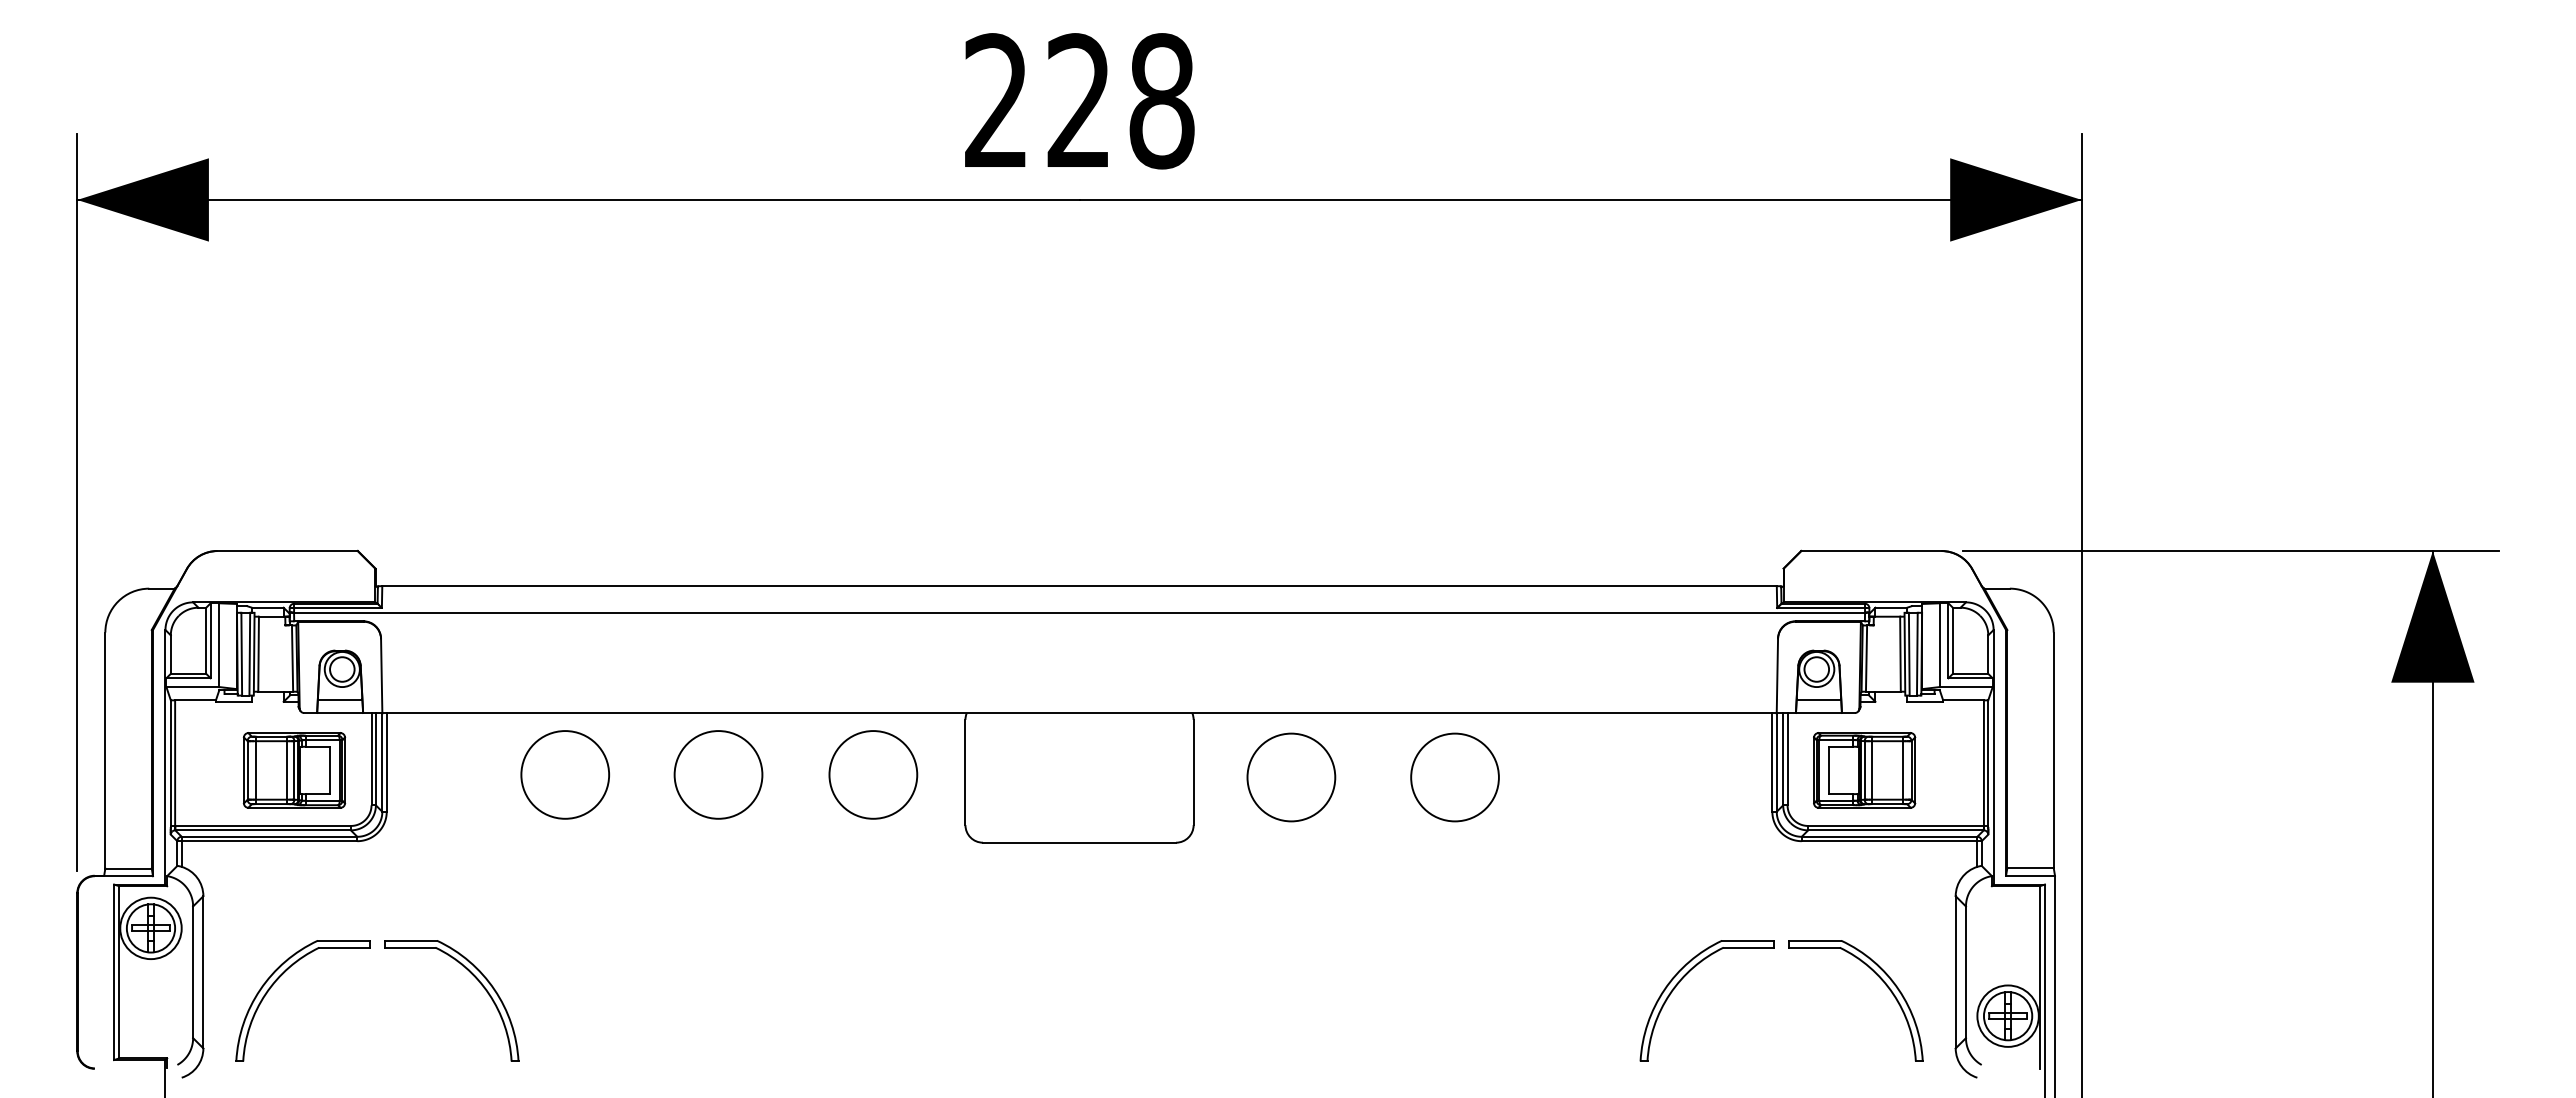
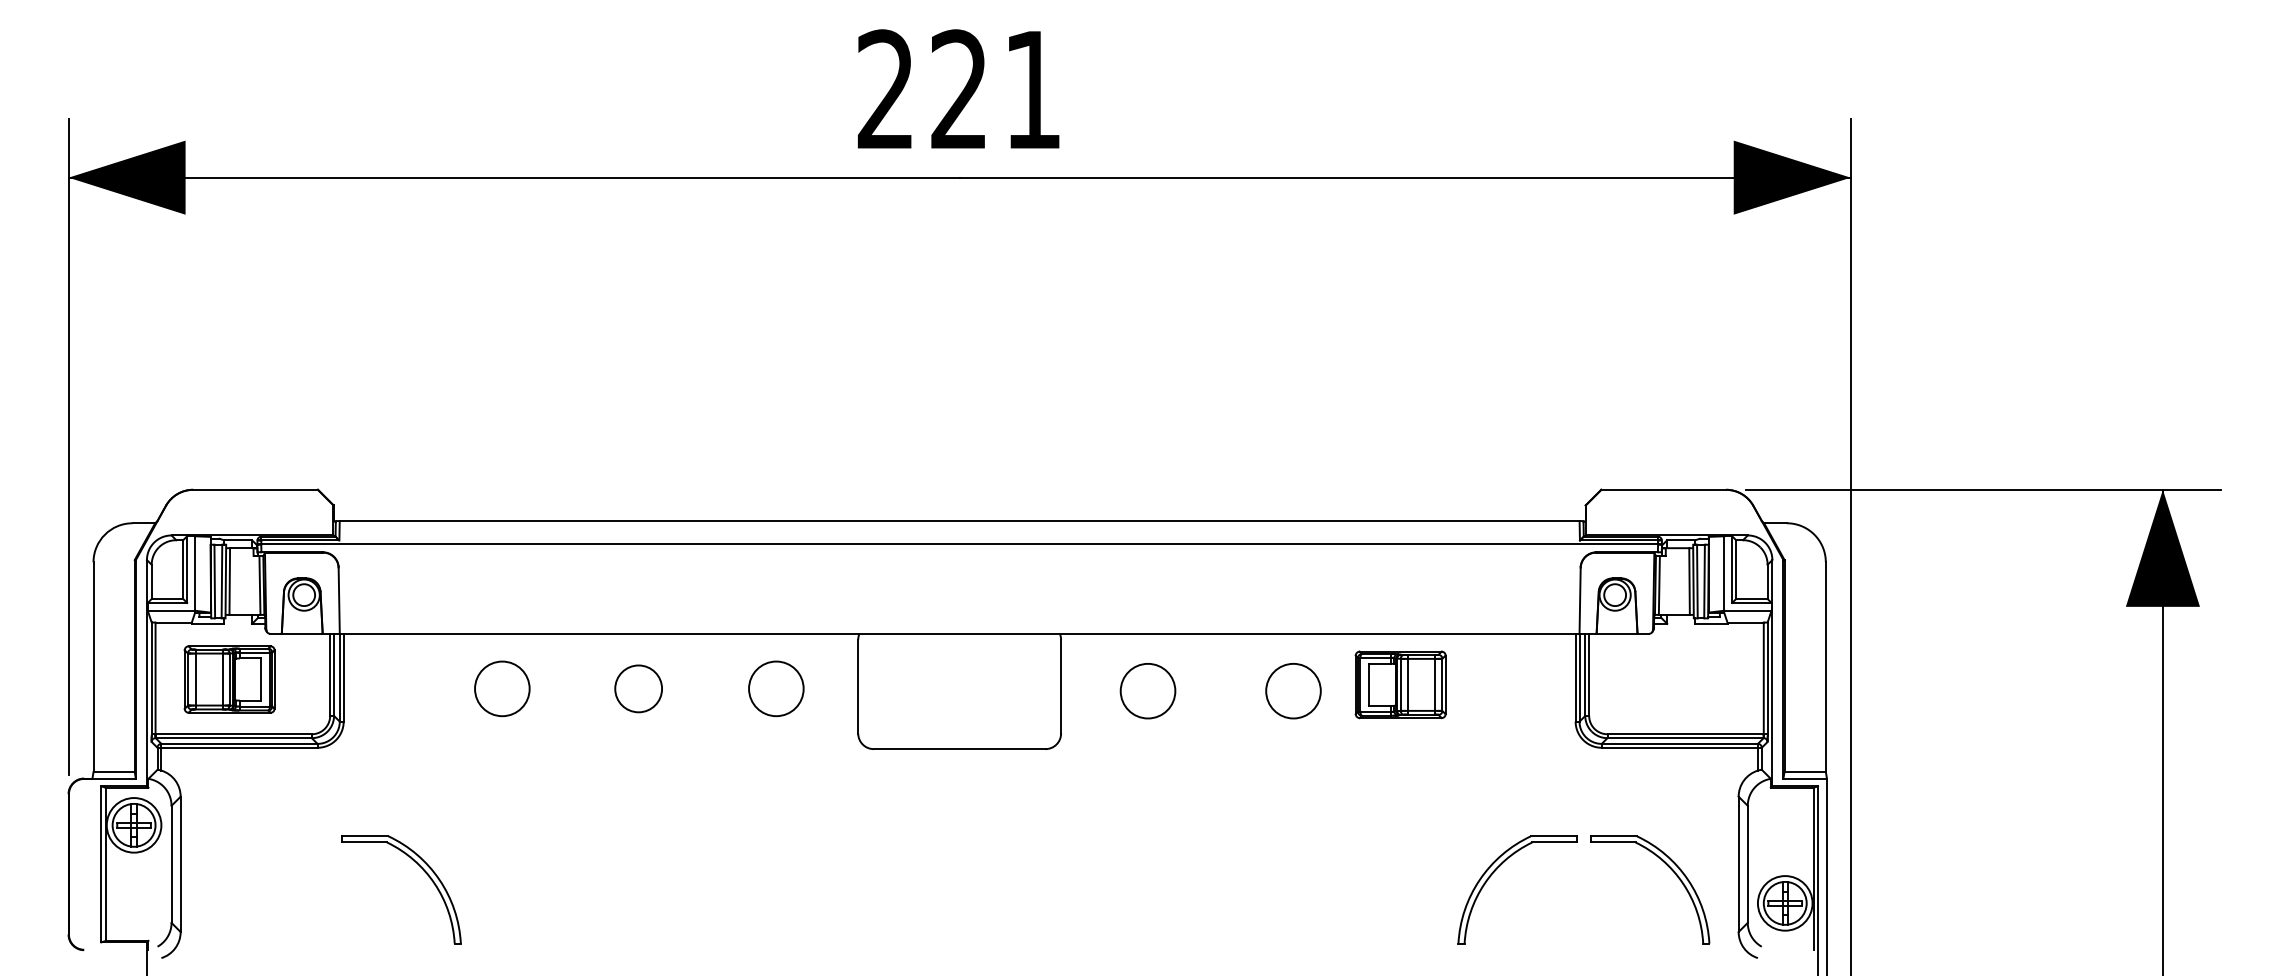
text: (1161, 101) -> (1032, 90), 228 -> 221
line: (339, 699) -> (301, 621), removed
line: (1818, 699) -> (1616, 621), removed
part: (294, 770) -> (229, 679), moved
part: (1864, 770) -> (1400, 684), moved
circle: (564, 774) -> (501, 688), size x0.7
circle: (718, 774) -> (638, 688), size x0.6
circle: (873, 774) -> (776, 688), size x0.7
circle: (1291, 777) -> (1148, 691), size x0.7
circle: (1454, 777) -> (1293, 691), size x0.7
part: (280, 977) -> (249, 868), removed

